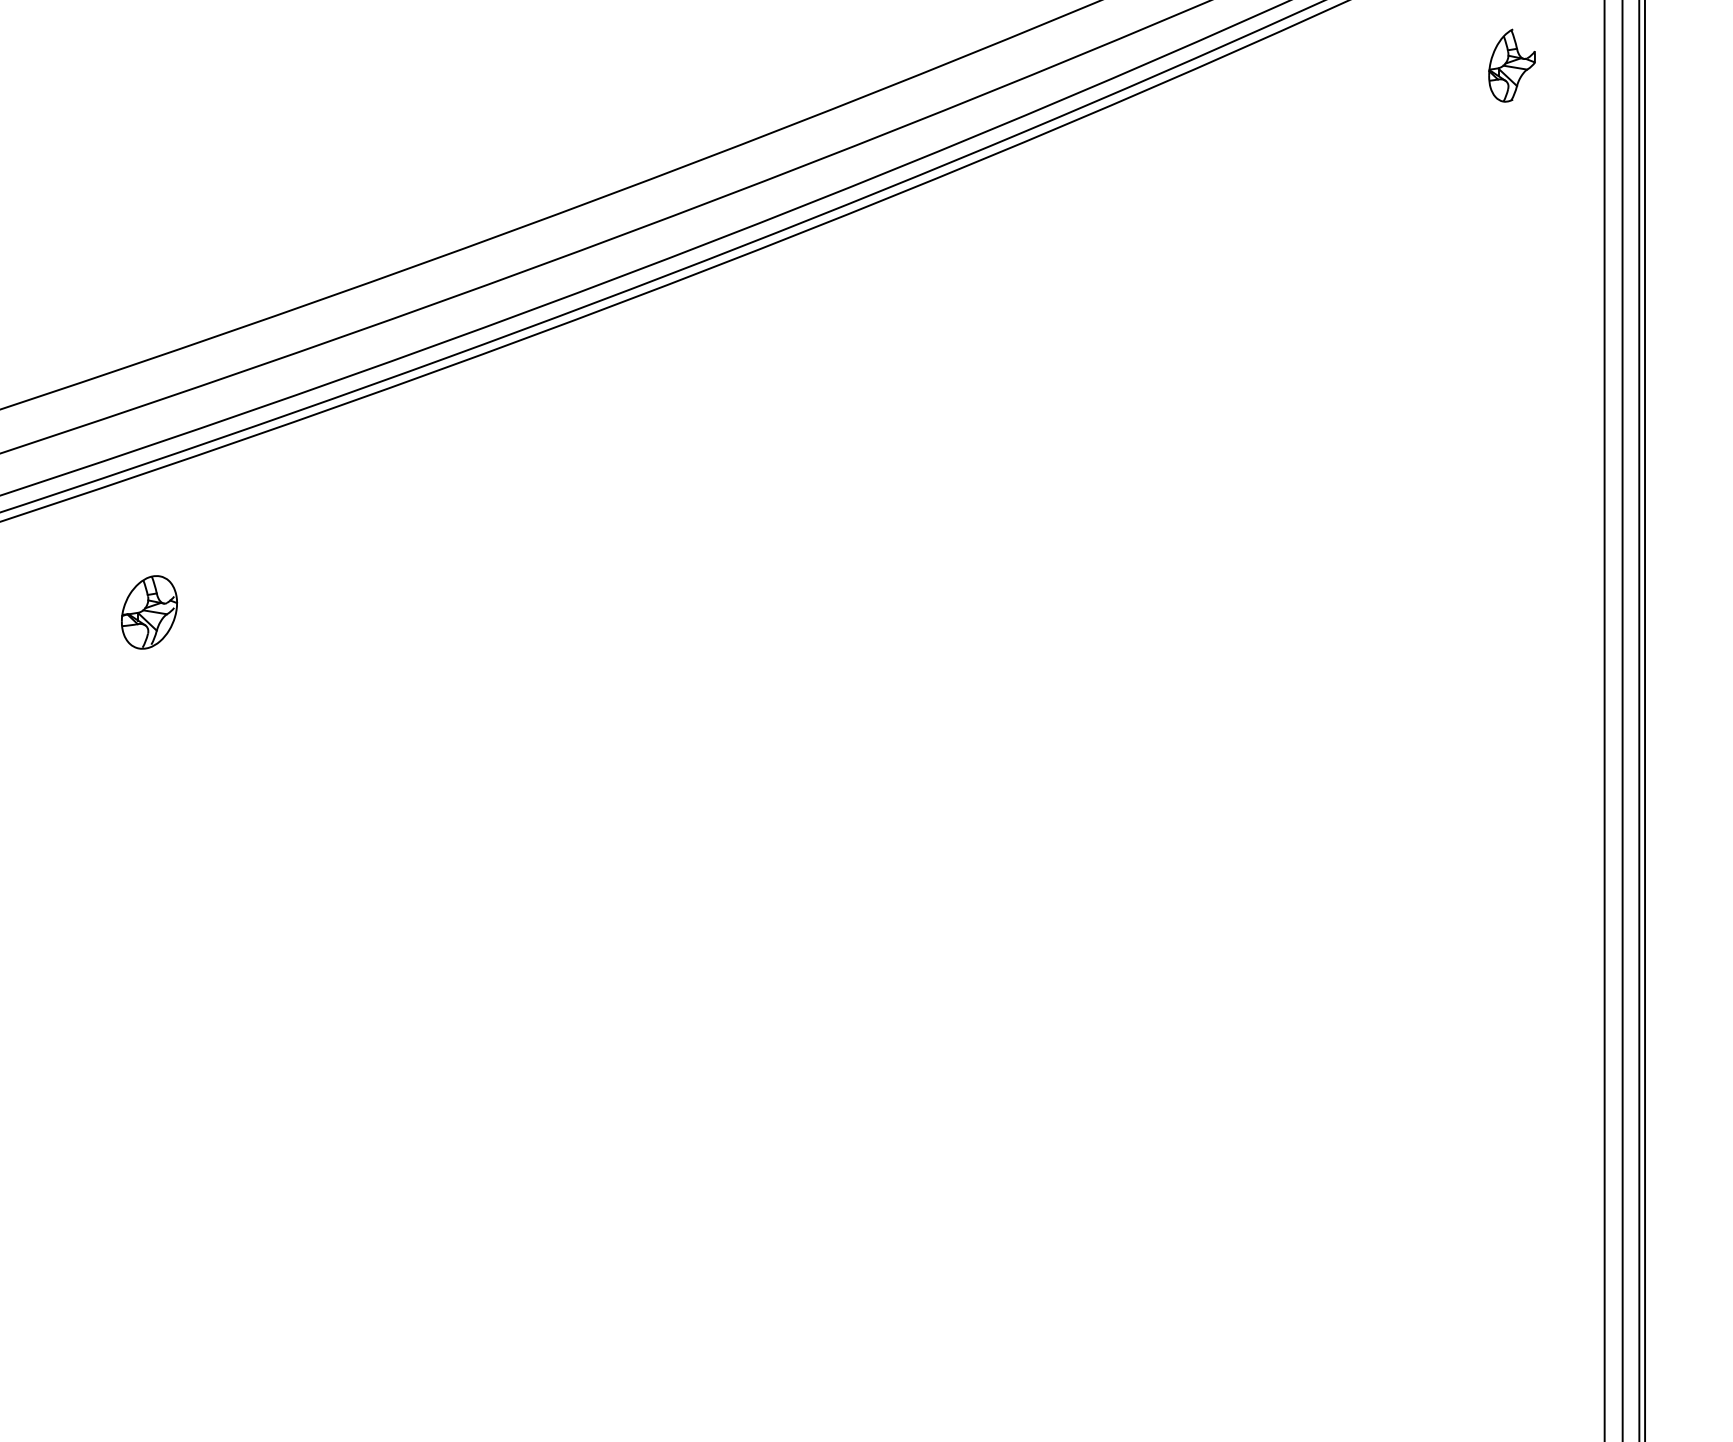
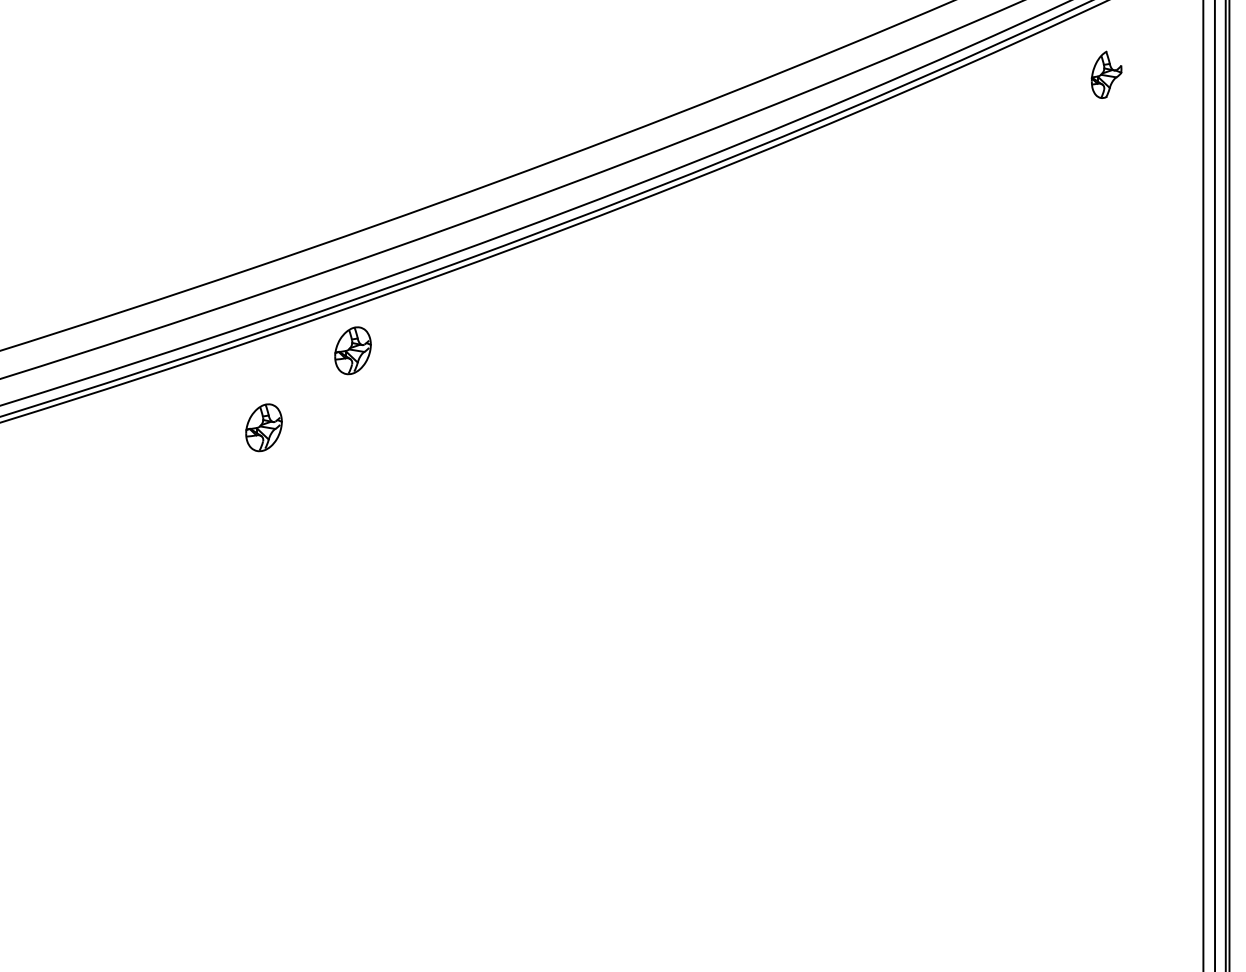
part: (1511, 65) -> (1106, 74), moved
part: (286, 492) -> (352, 350), added

